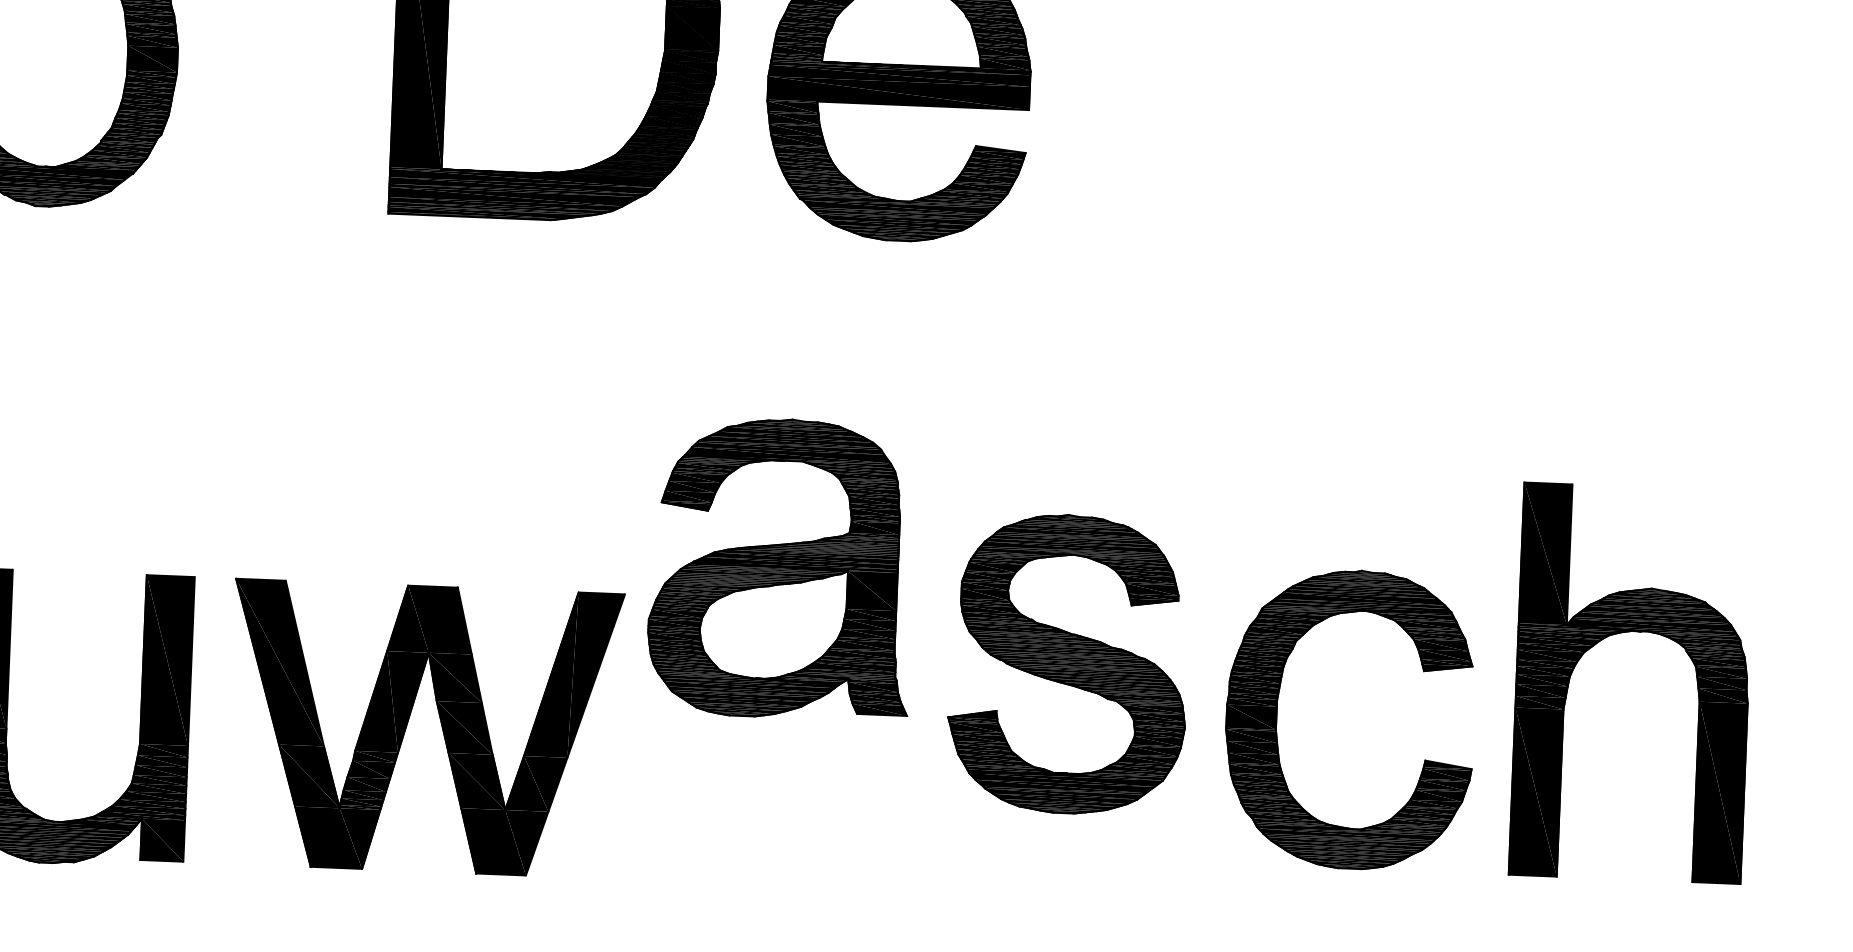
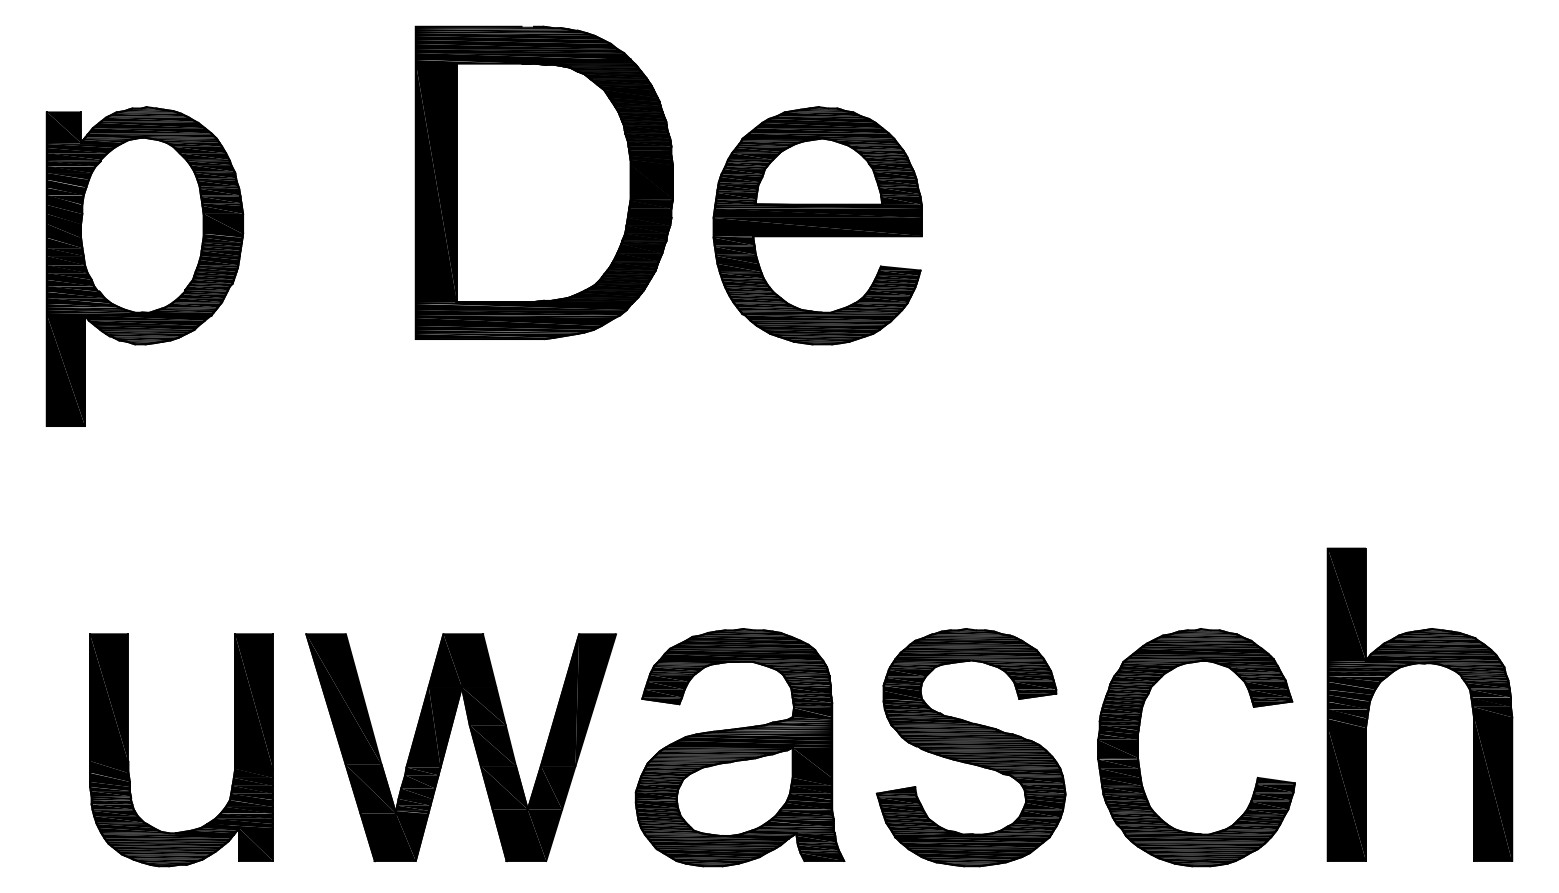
part: (781, 568) -> (739, 747), moved
part: (1625, 633) -> (1412, 665), moved
part: (1067, 663) -> (970, 747), moved
part: (1277, 716) -> (1138, 747), moved

